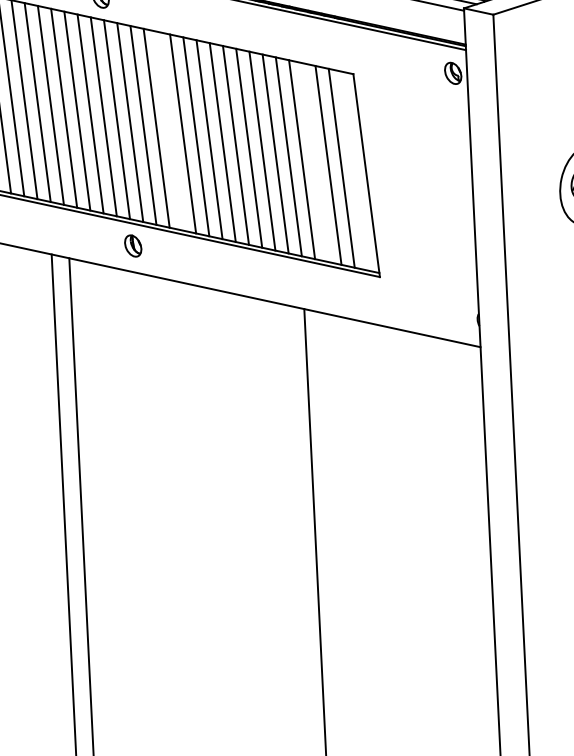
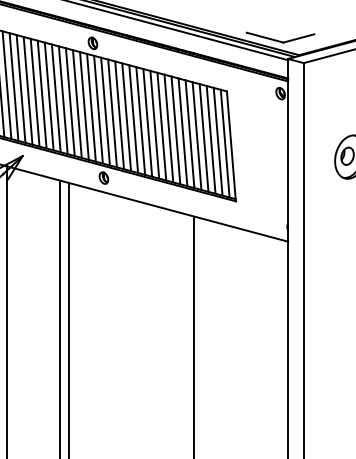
line: (169, 131) -> (126, 117), added
line: (314, 161) -> (203, 137), added
line: (353, 170) -> (224, 143), added

